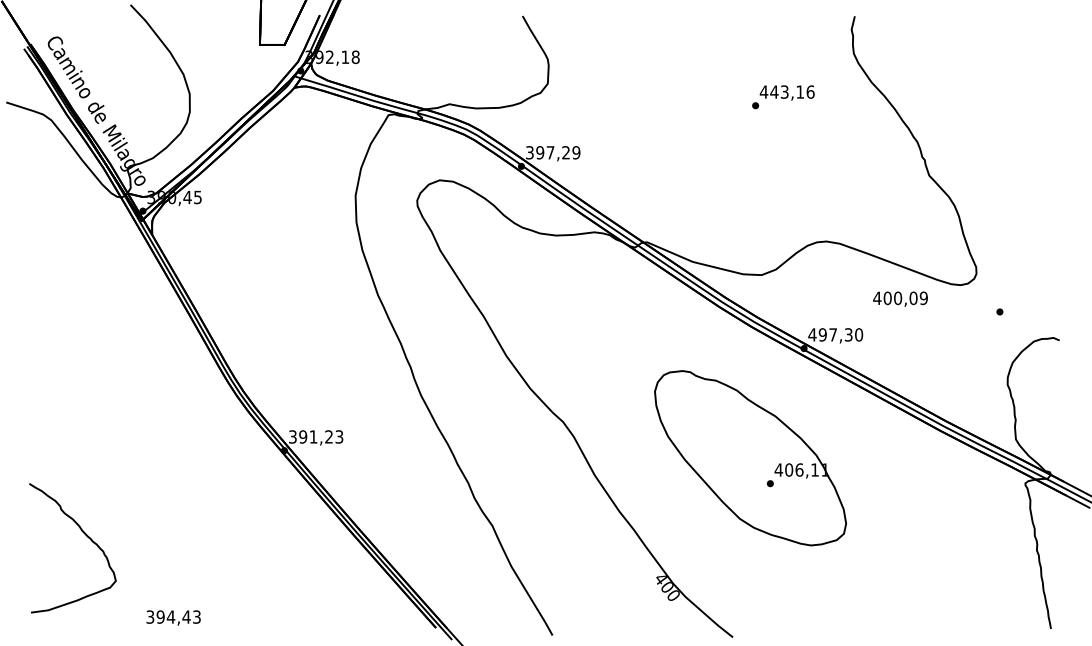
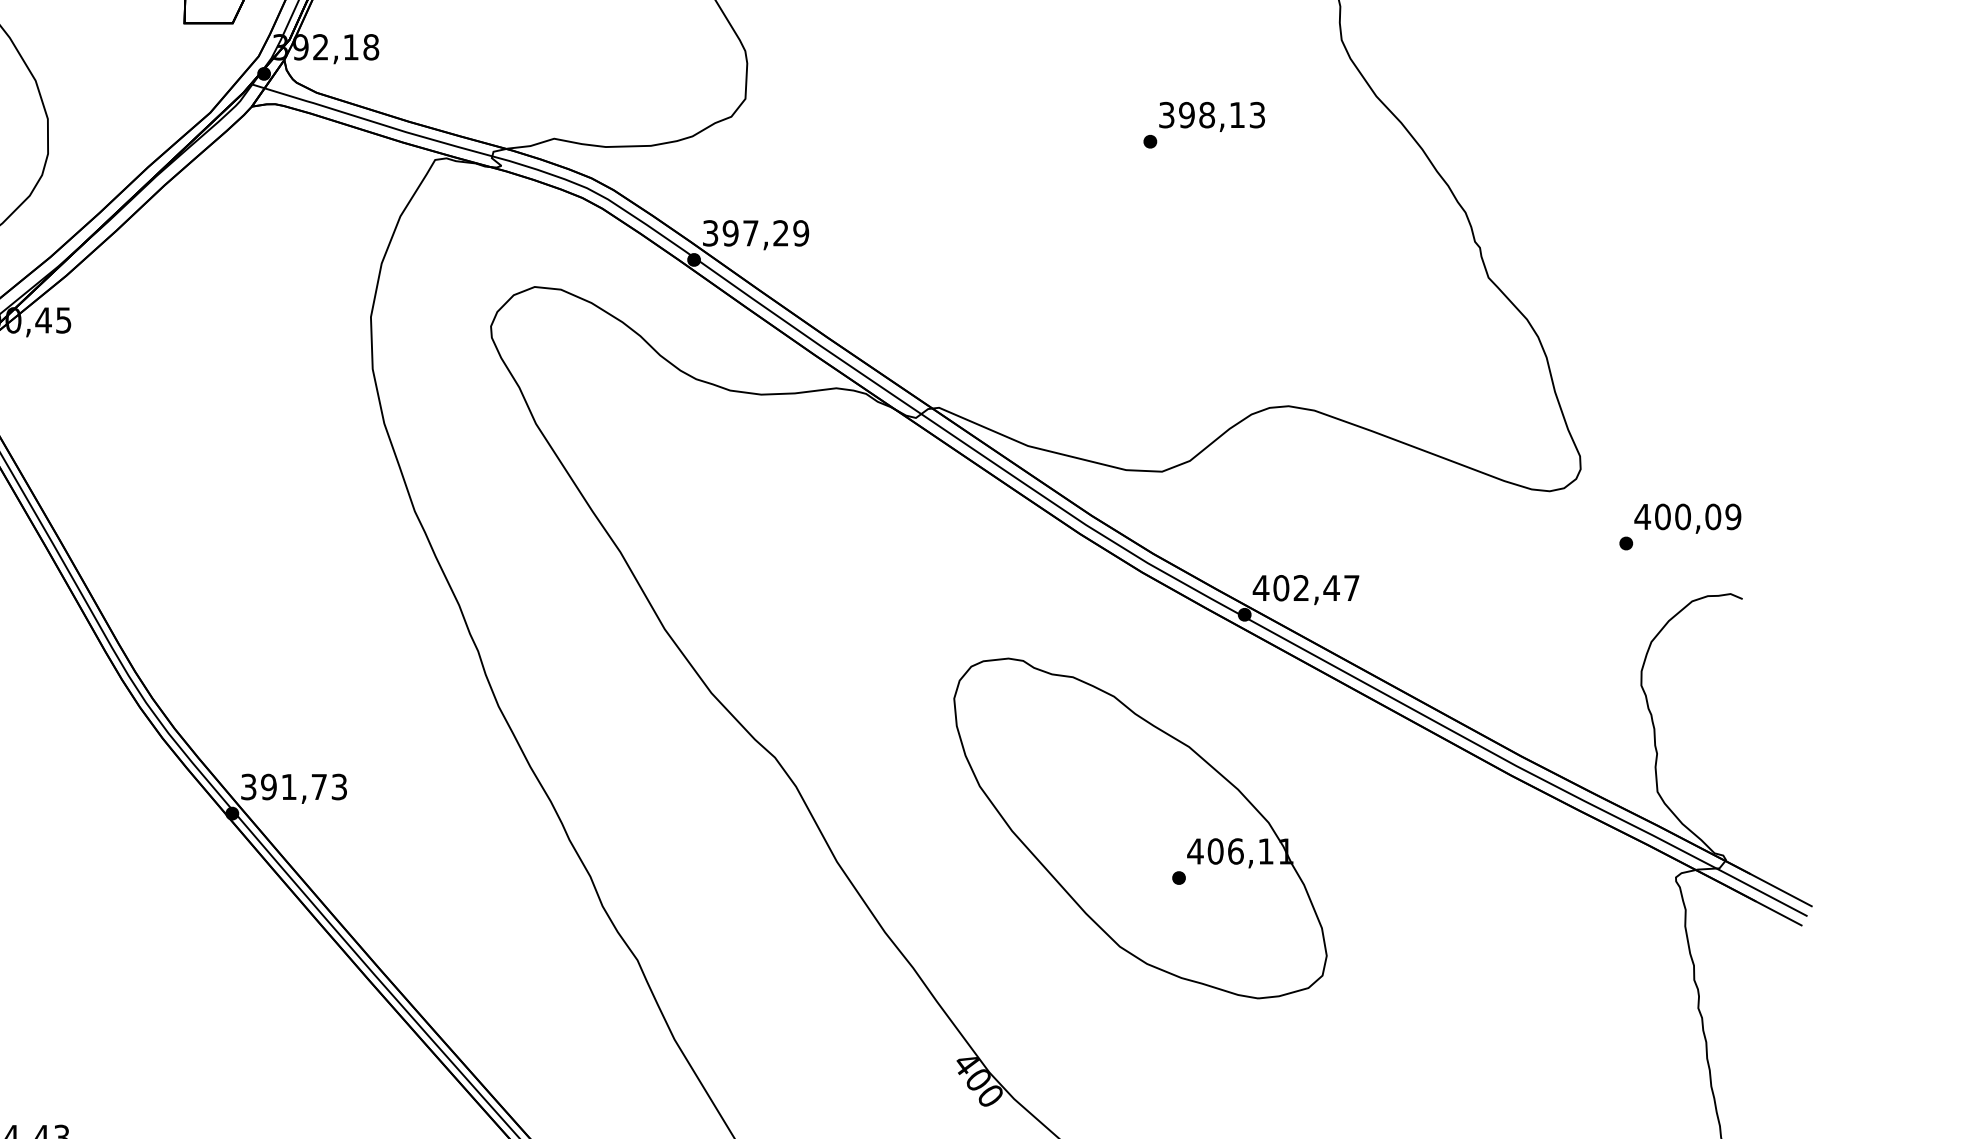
text: (786, 91) -> (1210, 113), 443,16 -> 398,13
text: (900, 298) -> (1687, 517), moved
text: (840, 334) -> (1315, 587), 497,30 -> 402,47
text: (328, 436) -> (318, 786), 391,23 -> 391,73

